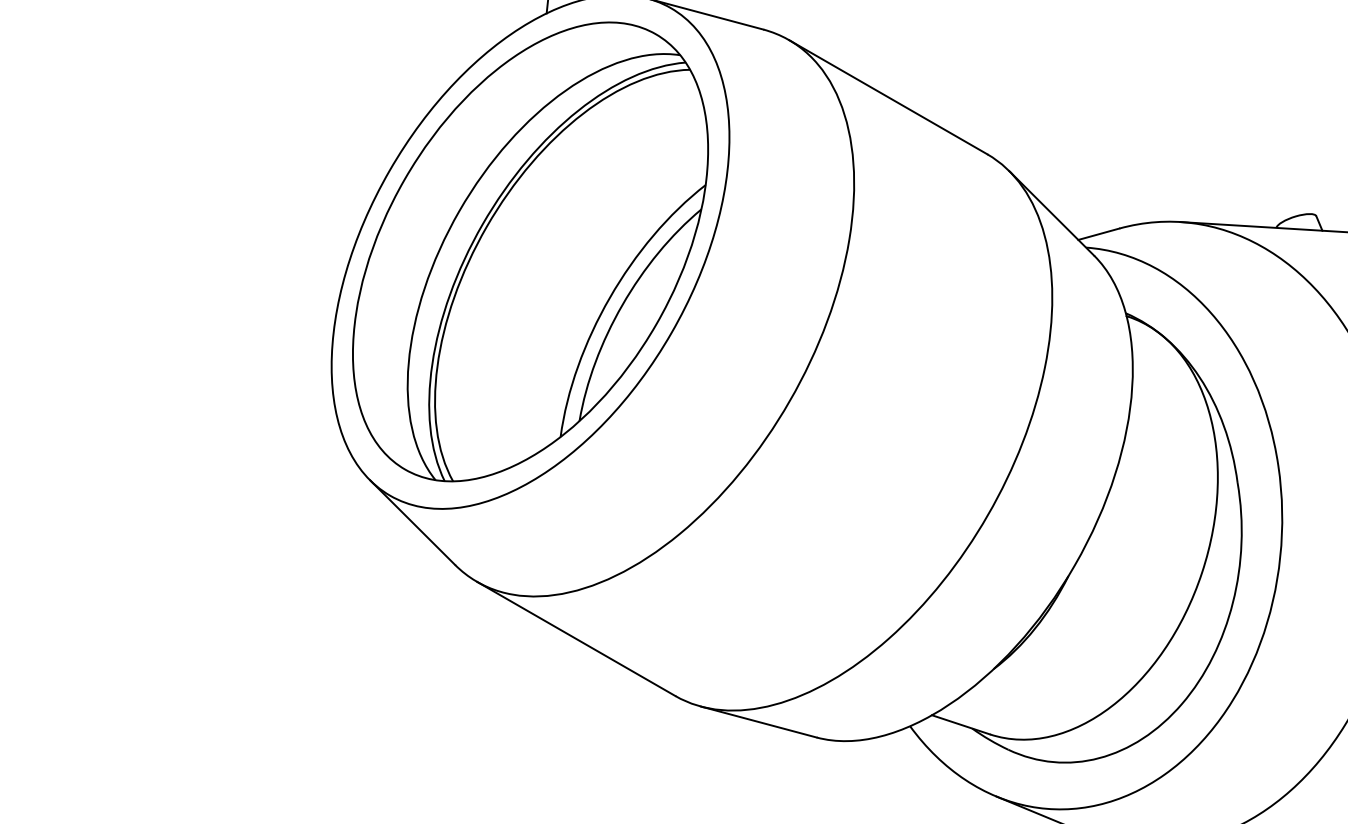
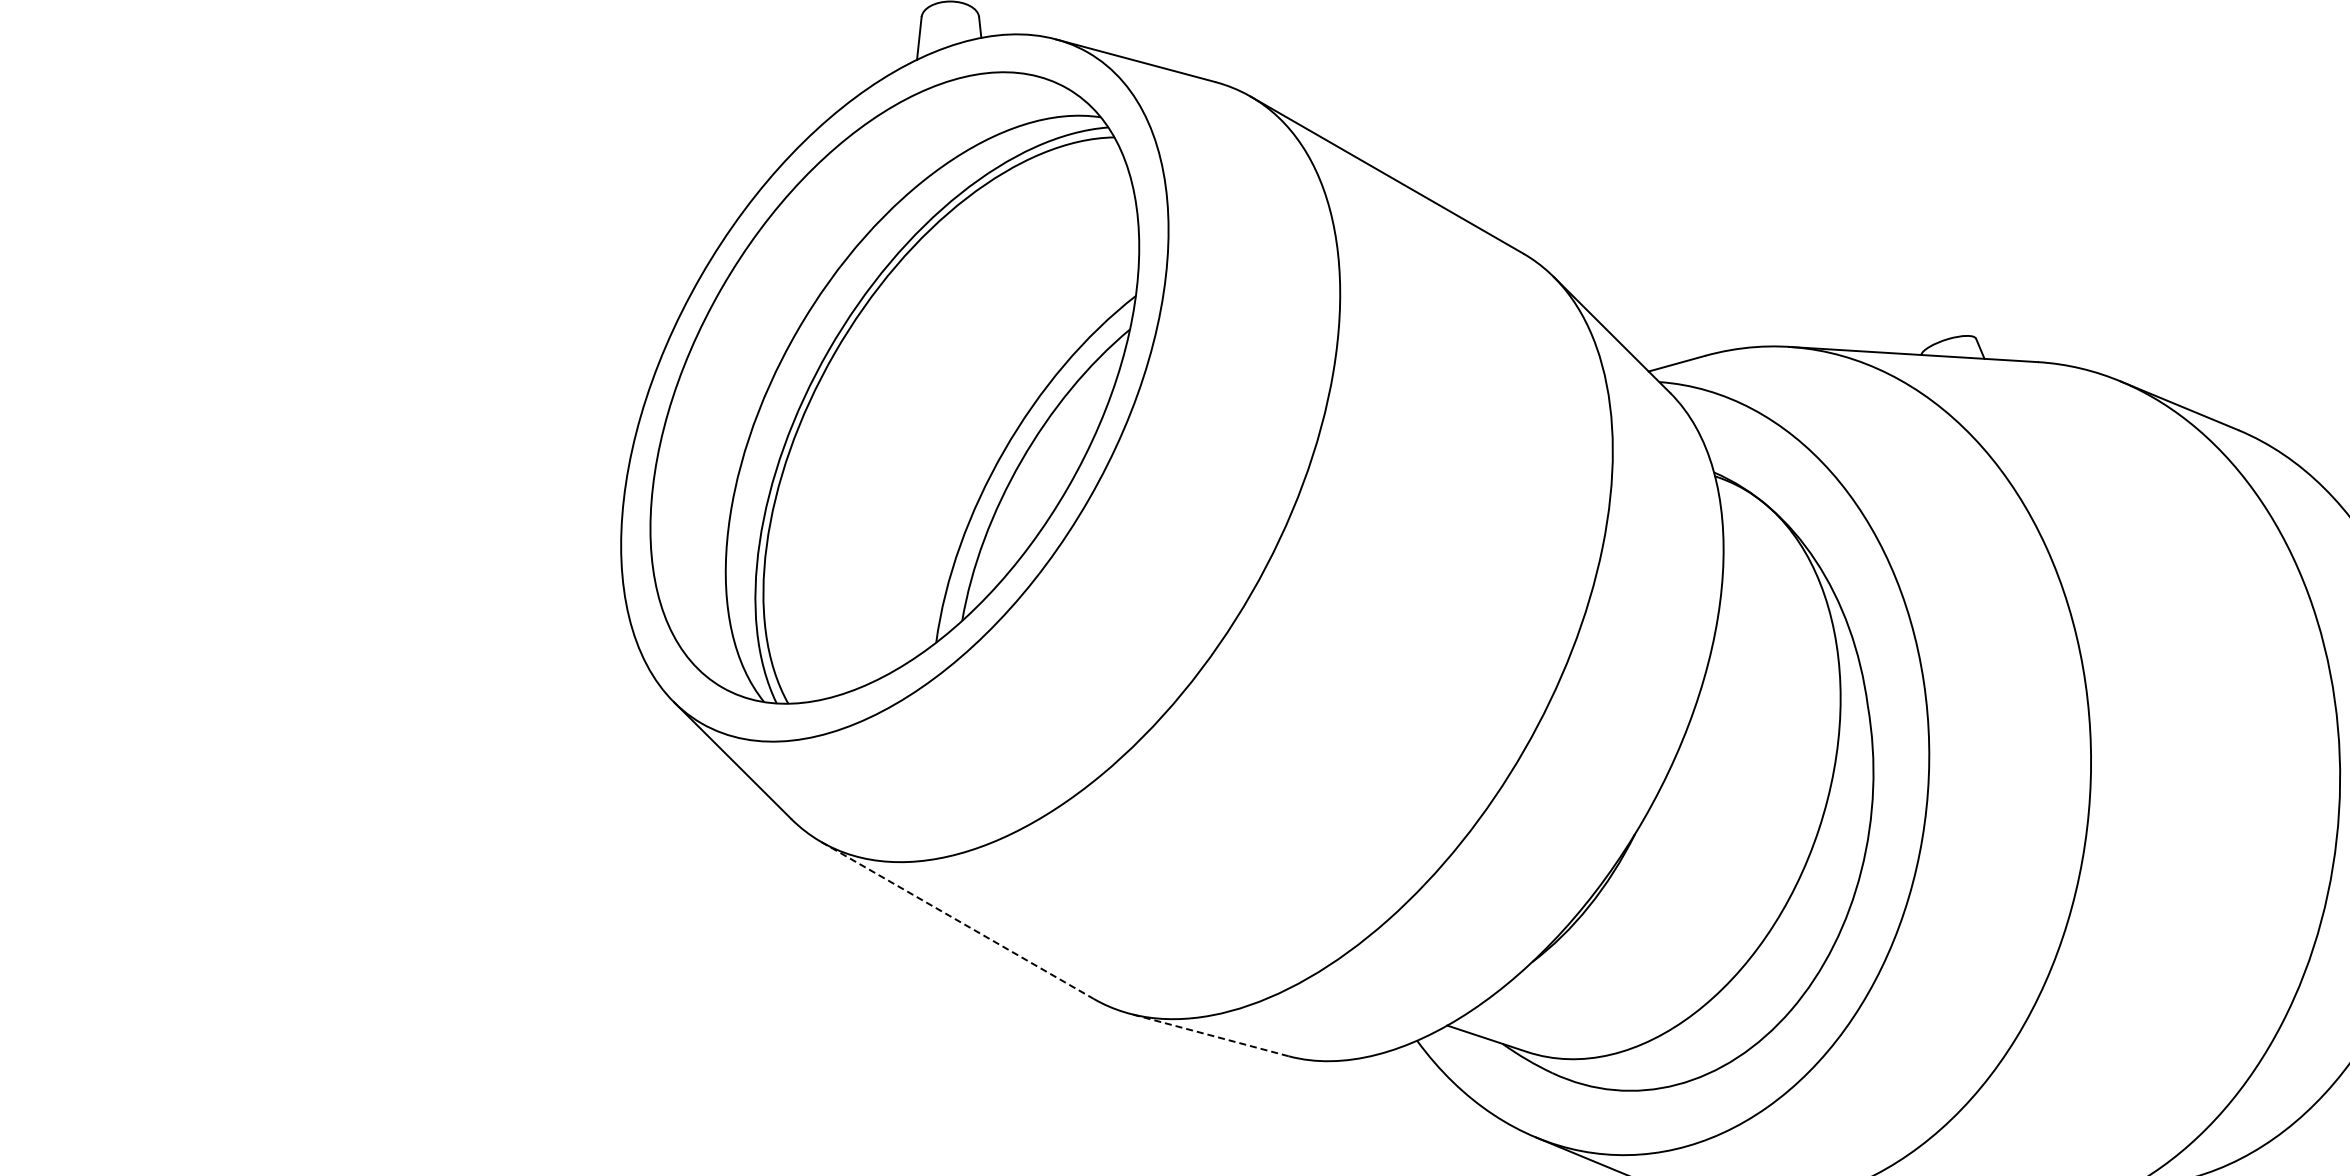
line: (576, 638) -> (958, 920), solid -> dashed
line: (758, 721) -> (1208, 1034), solid -> dashed

